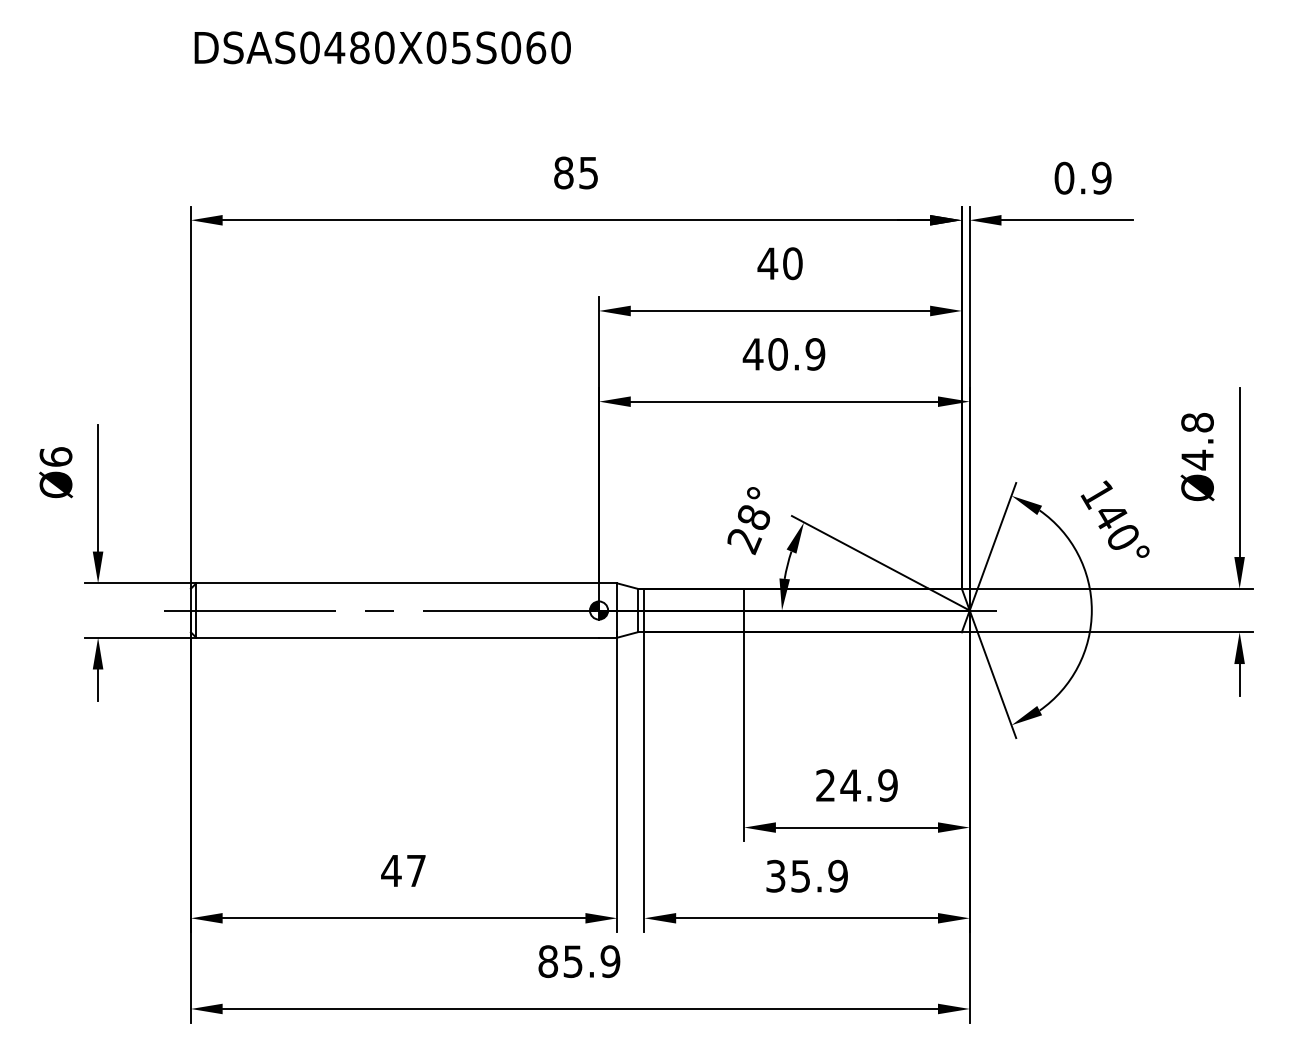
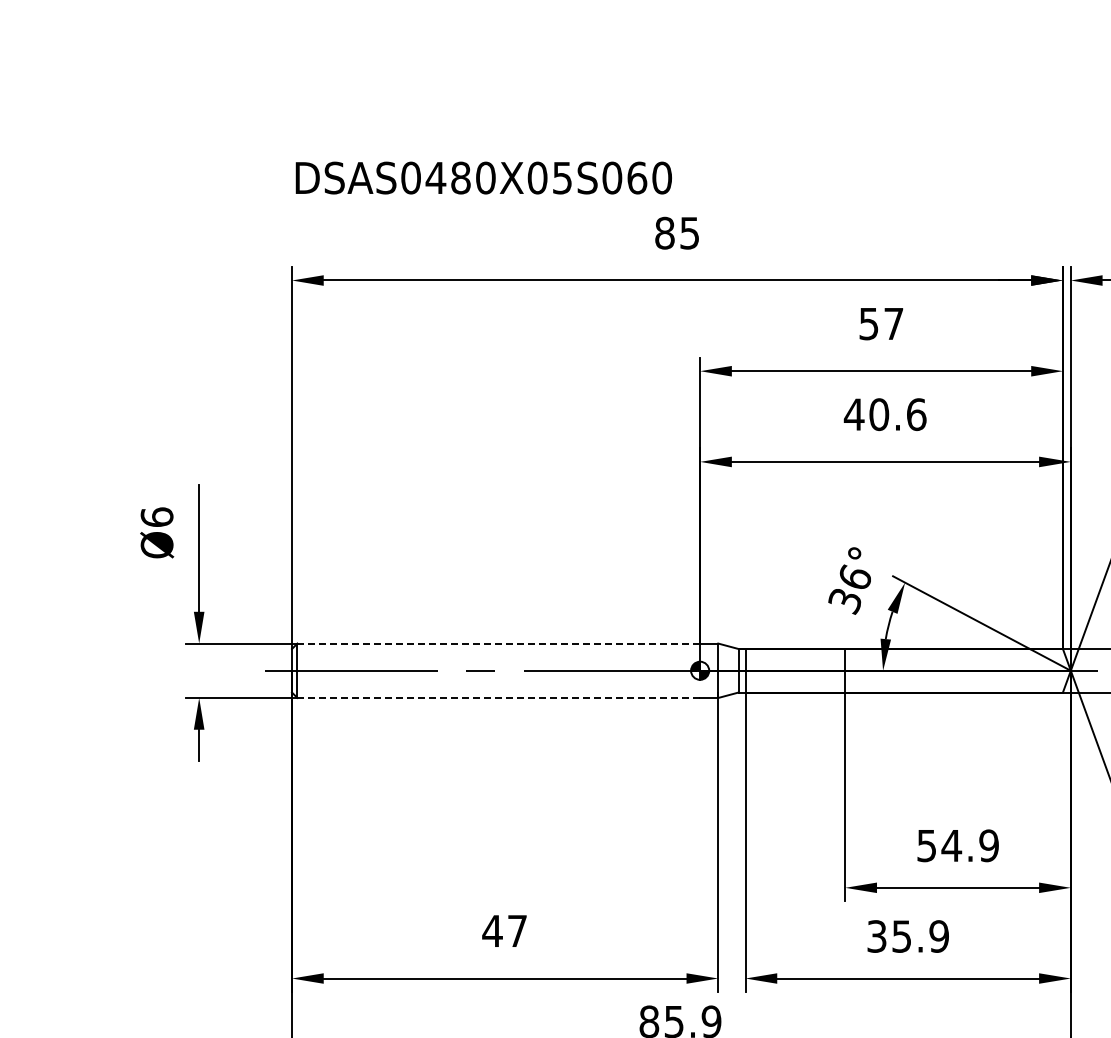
text: (382, 47) -> (483, 177), moved
text: (779, 263) -> (880, 323), 40 -> 57
text: (815, 354) -> (916, 414), 40.9 -> 40.6
text: (748, 529) -> (849, 589), 28° -> 36°
line: (397, 583) -> (498, 643), solid -> dashed
line: (398, 637) -> (499, 697), solid -> dashed
text: (825, 785) -> (926, 845), 24.9 -> 54.9

